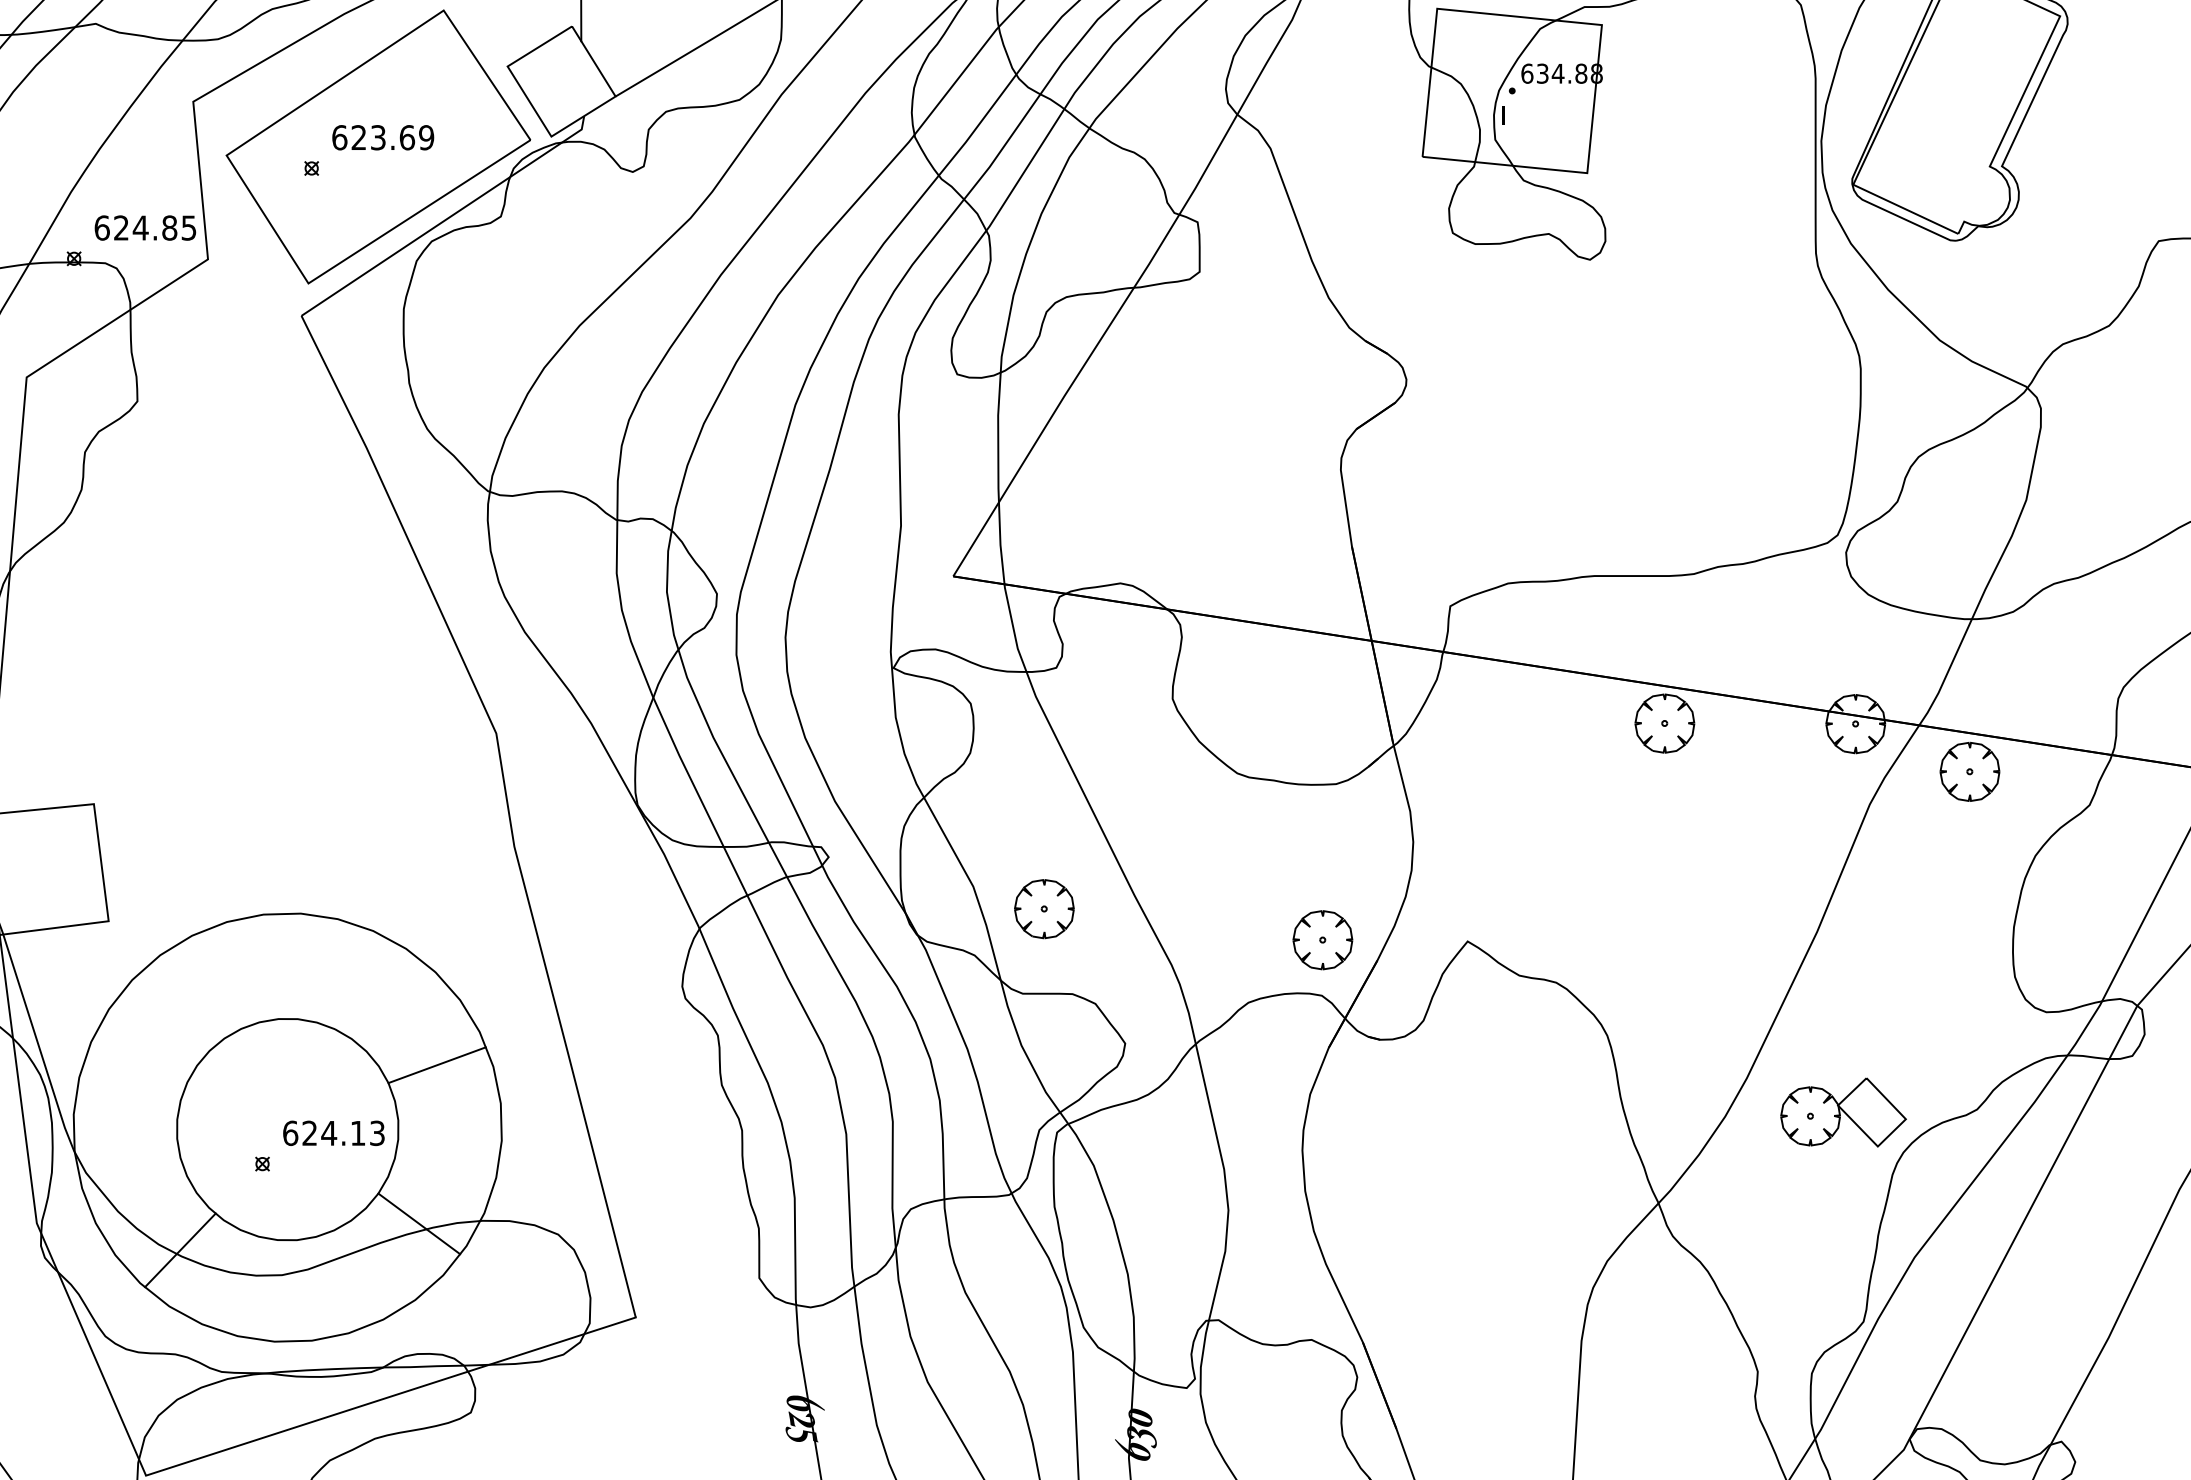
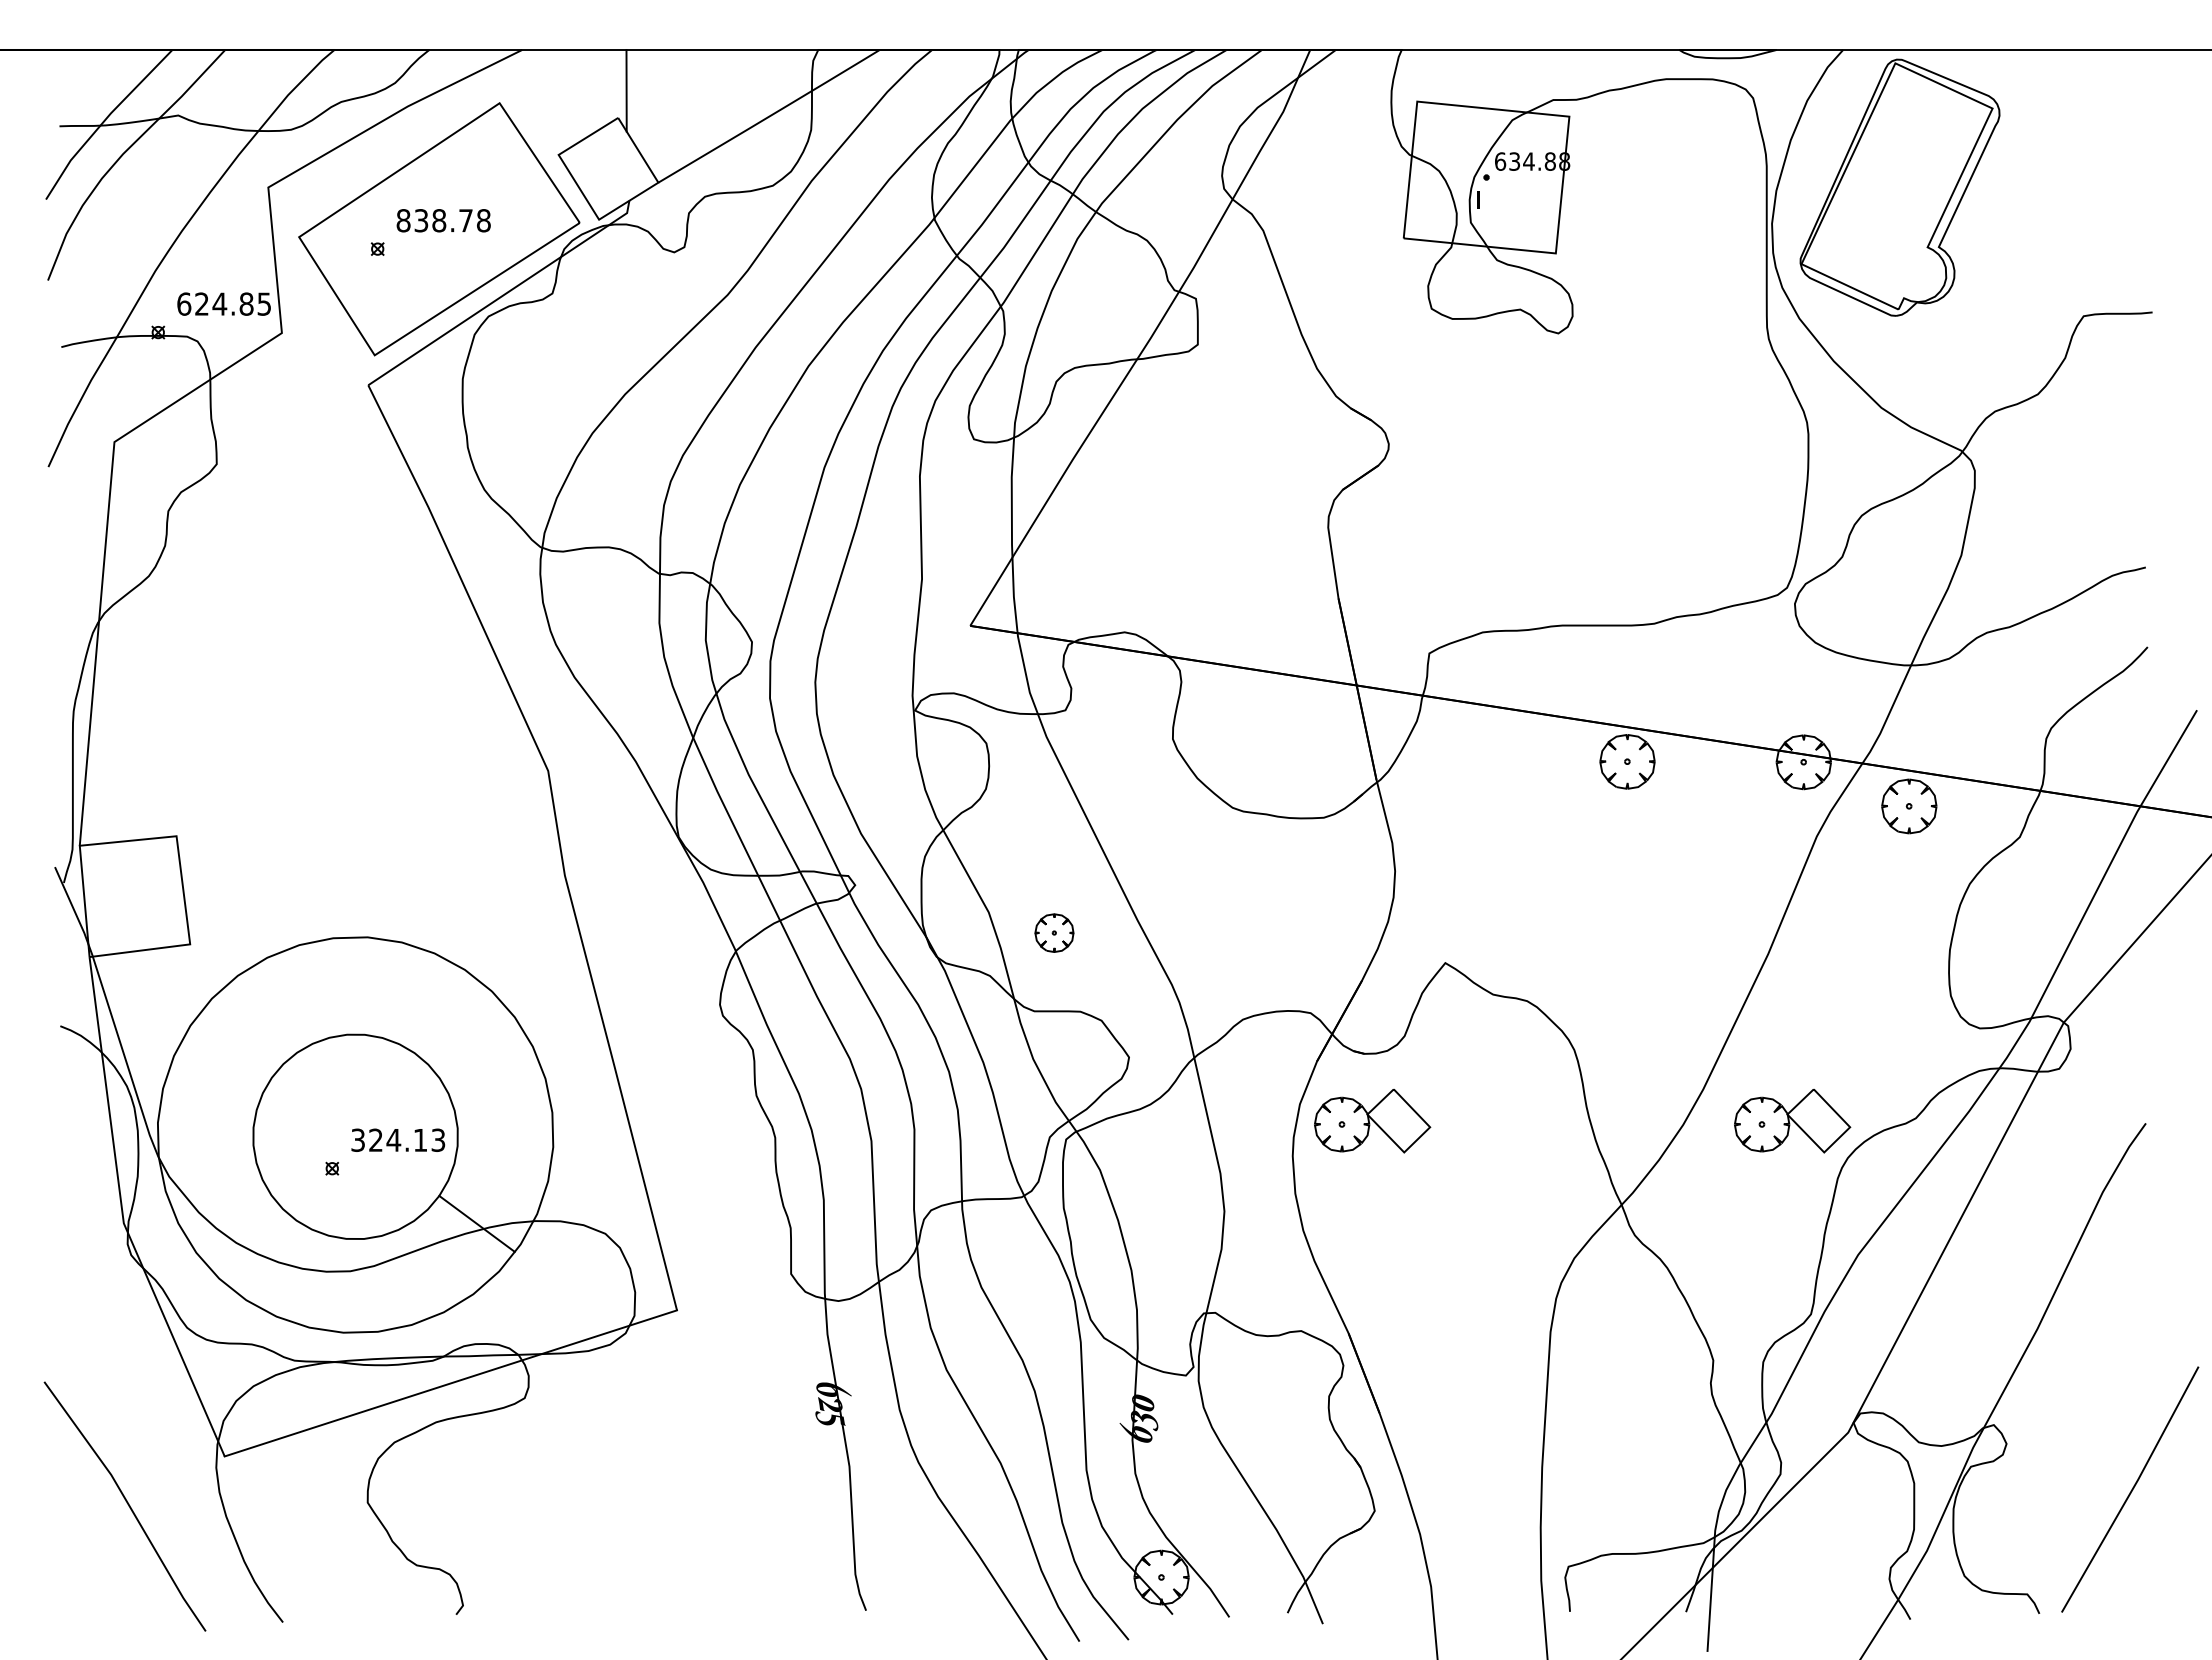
text: (382, 137) -> (443, 220), 623.69 -> 838.78
part: (1044, 908) -> (1054, 932), size x0.7
part: (1322, 939) -> (1311, 961), removed
line: (437, 1064) -> (493, 1076), removed
part: (1388, 1113) -> (1372, 1121), added
text: (290, 1132) -> (358, 1139), 624.13 -> 324.13
line: (180, 1250) -> (256, 1248), removed

